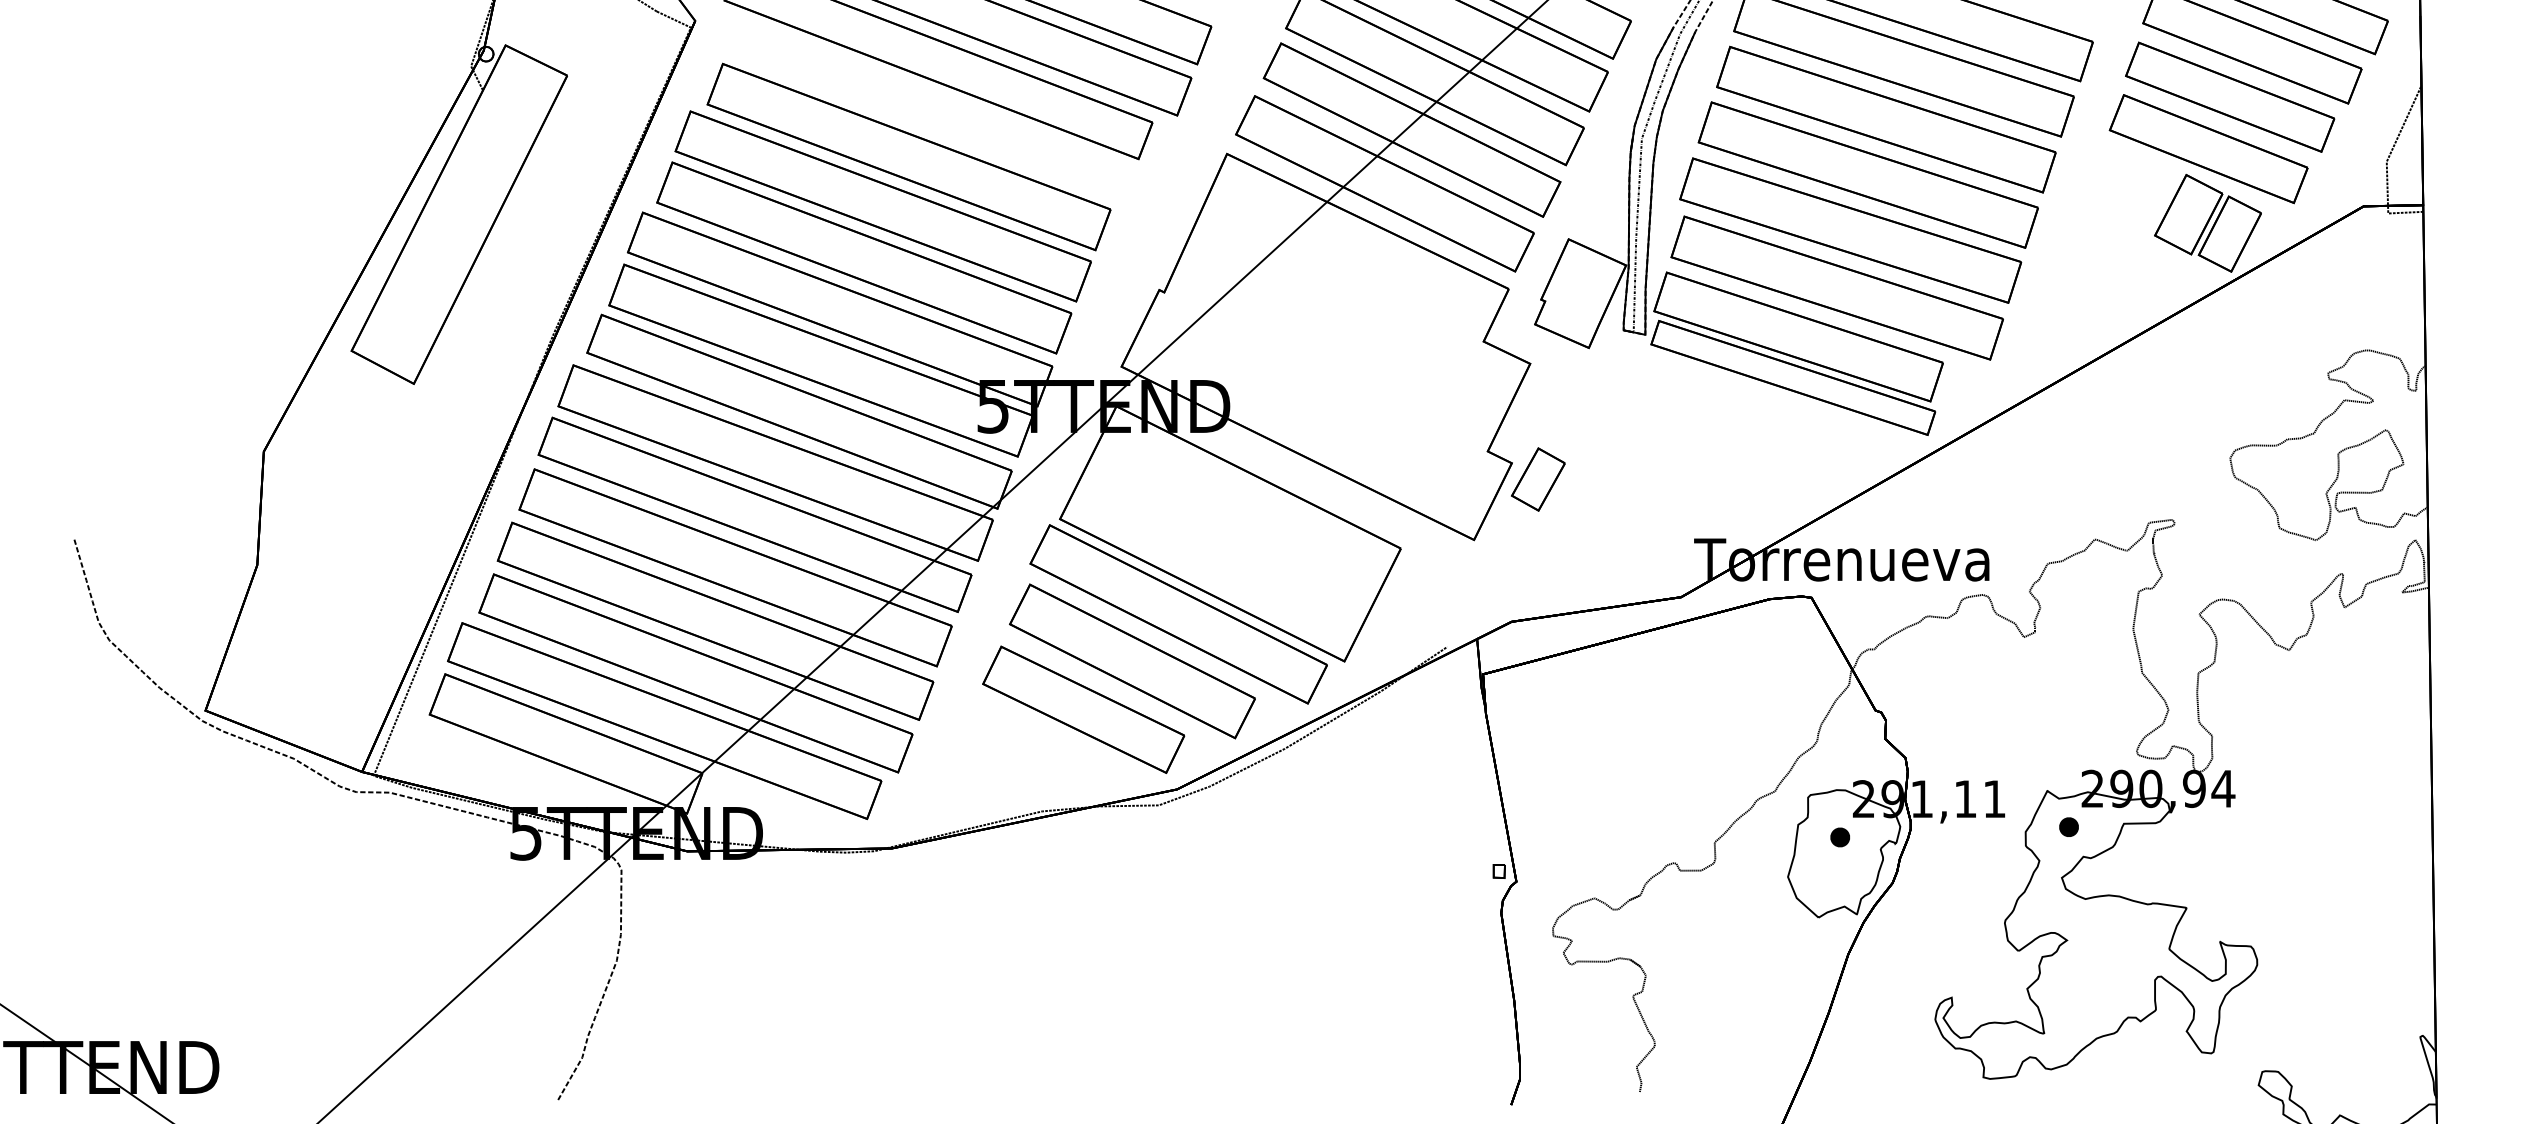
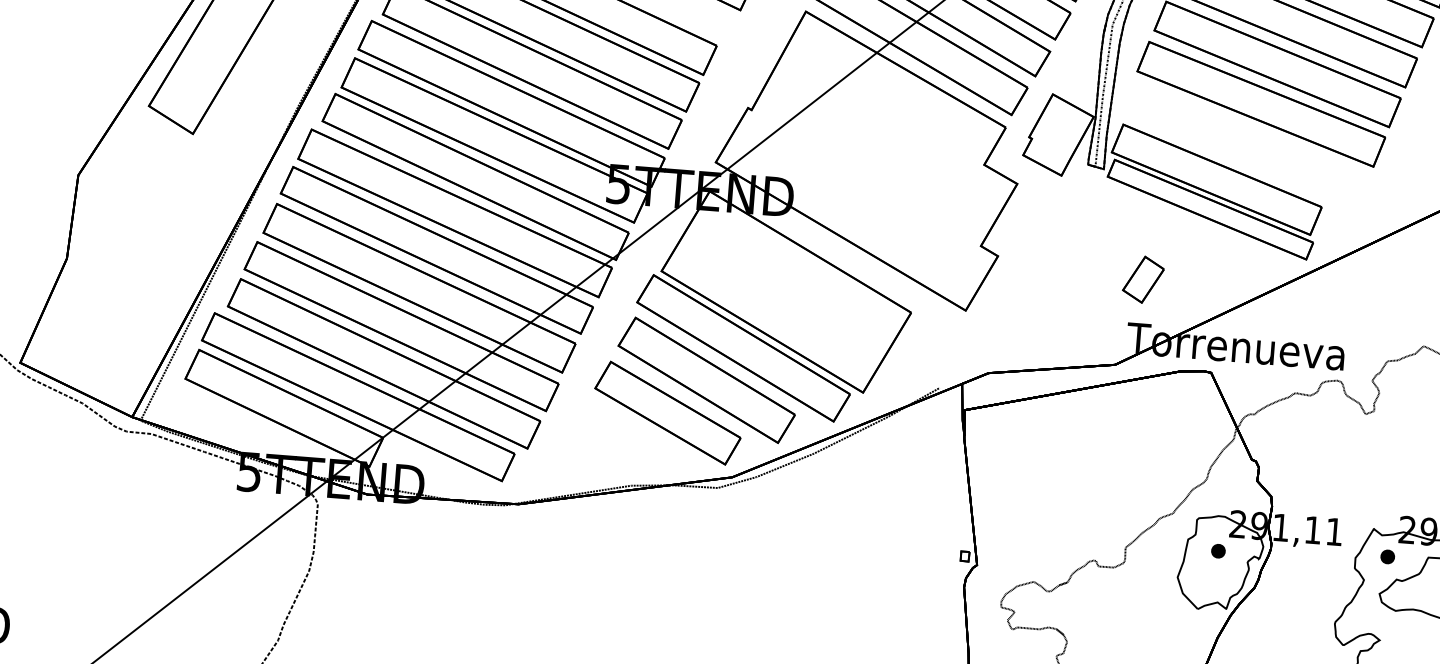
part: (1836, 287) -> (1247, 145), removed
part: (1538, 479) -> (1143, 279), moved

